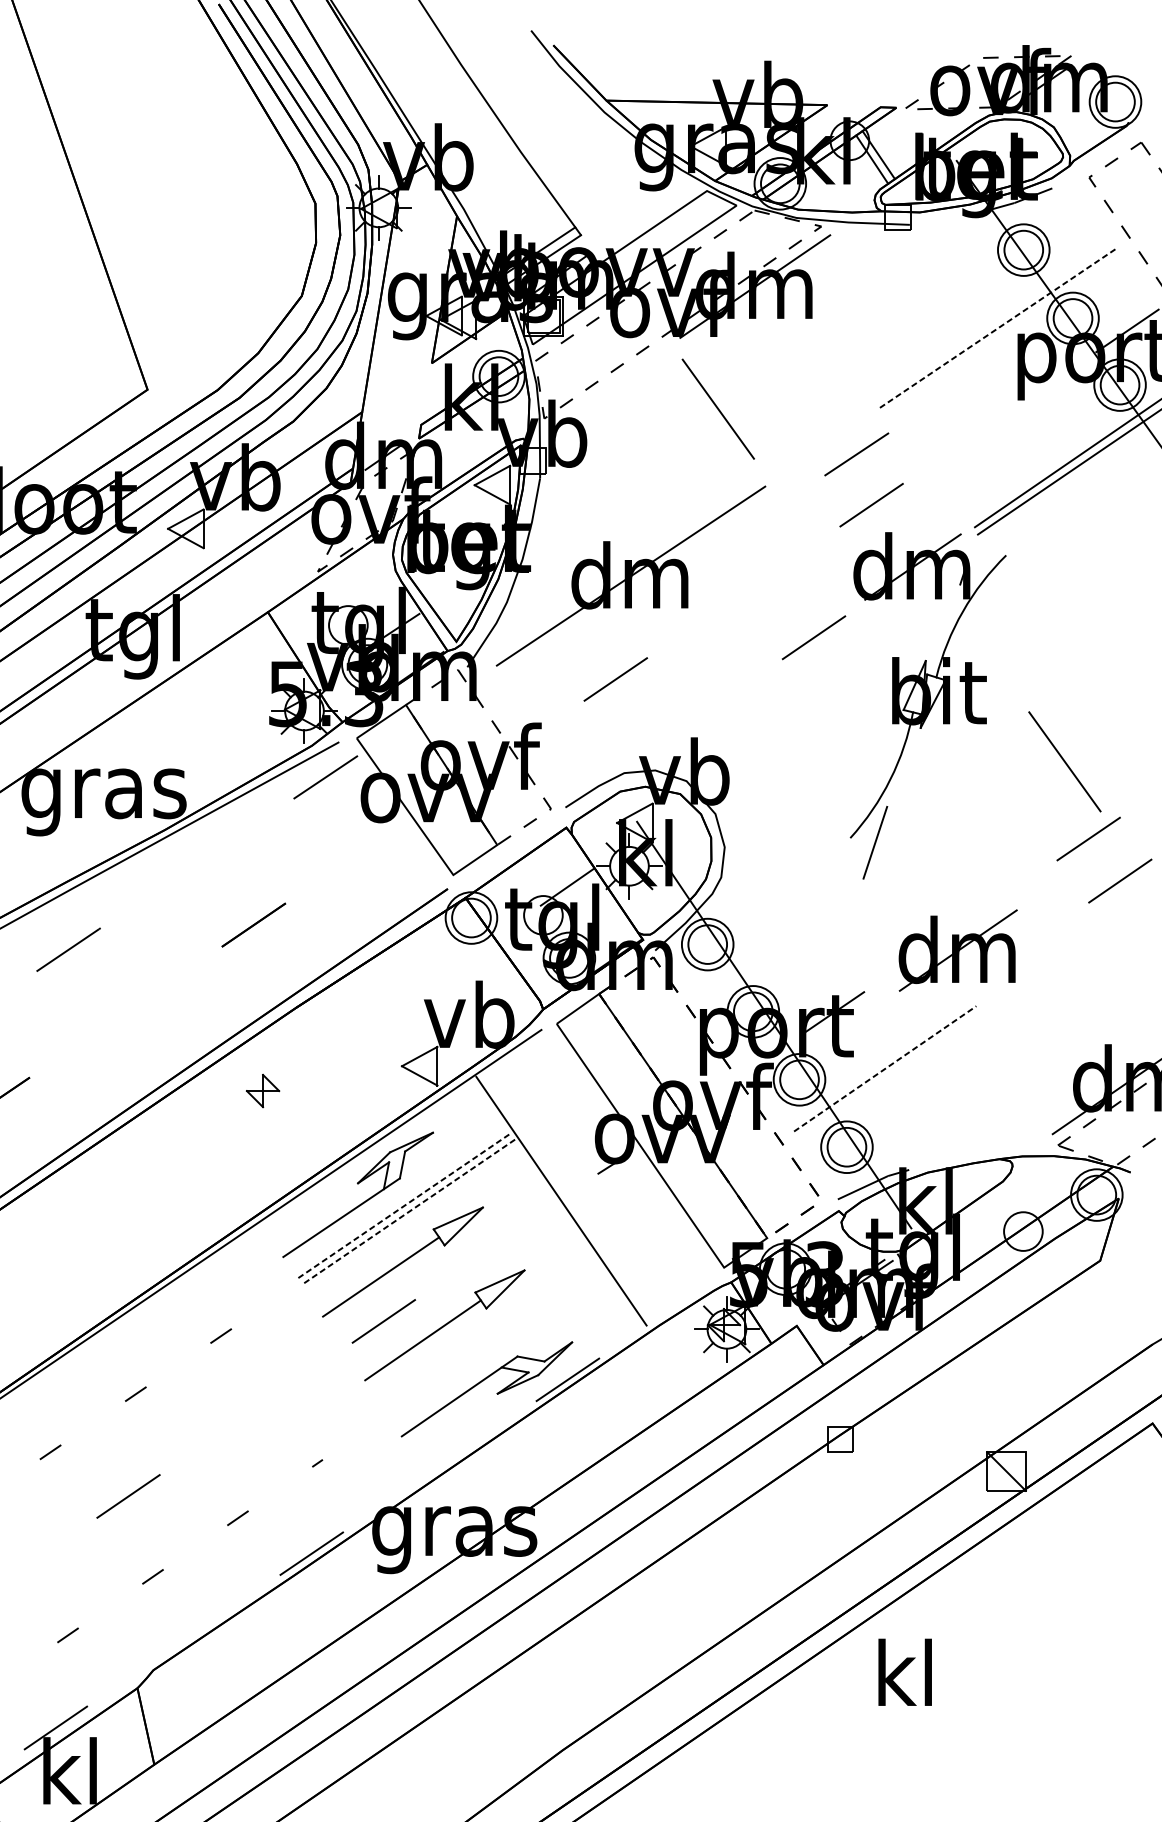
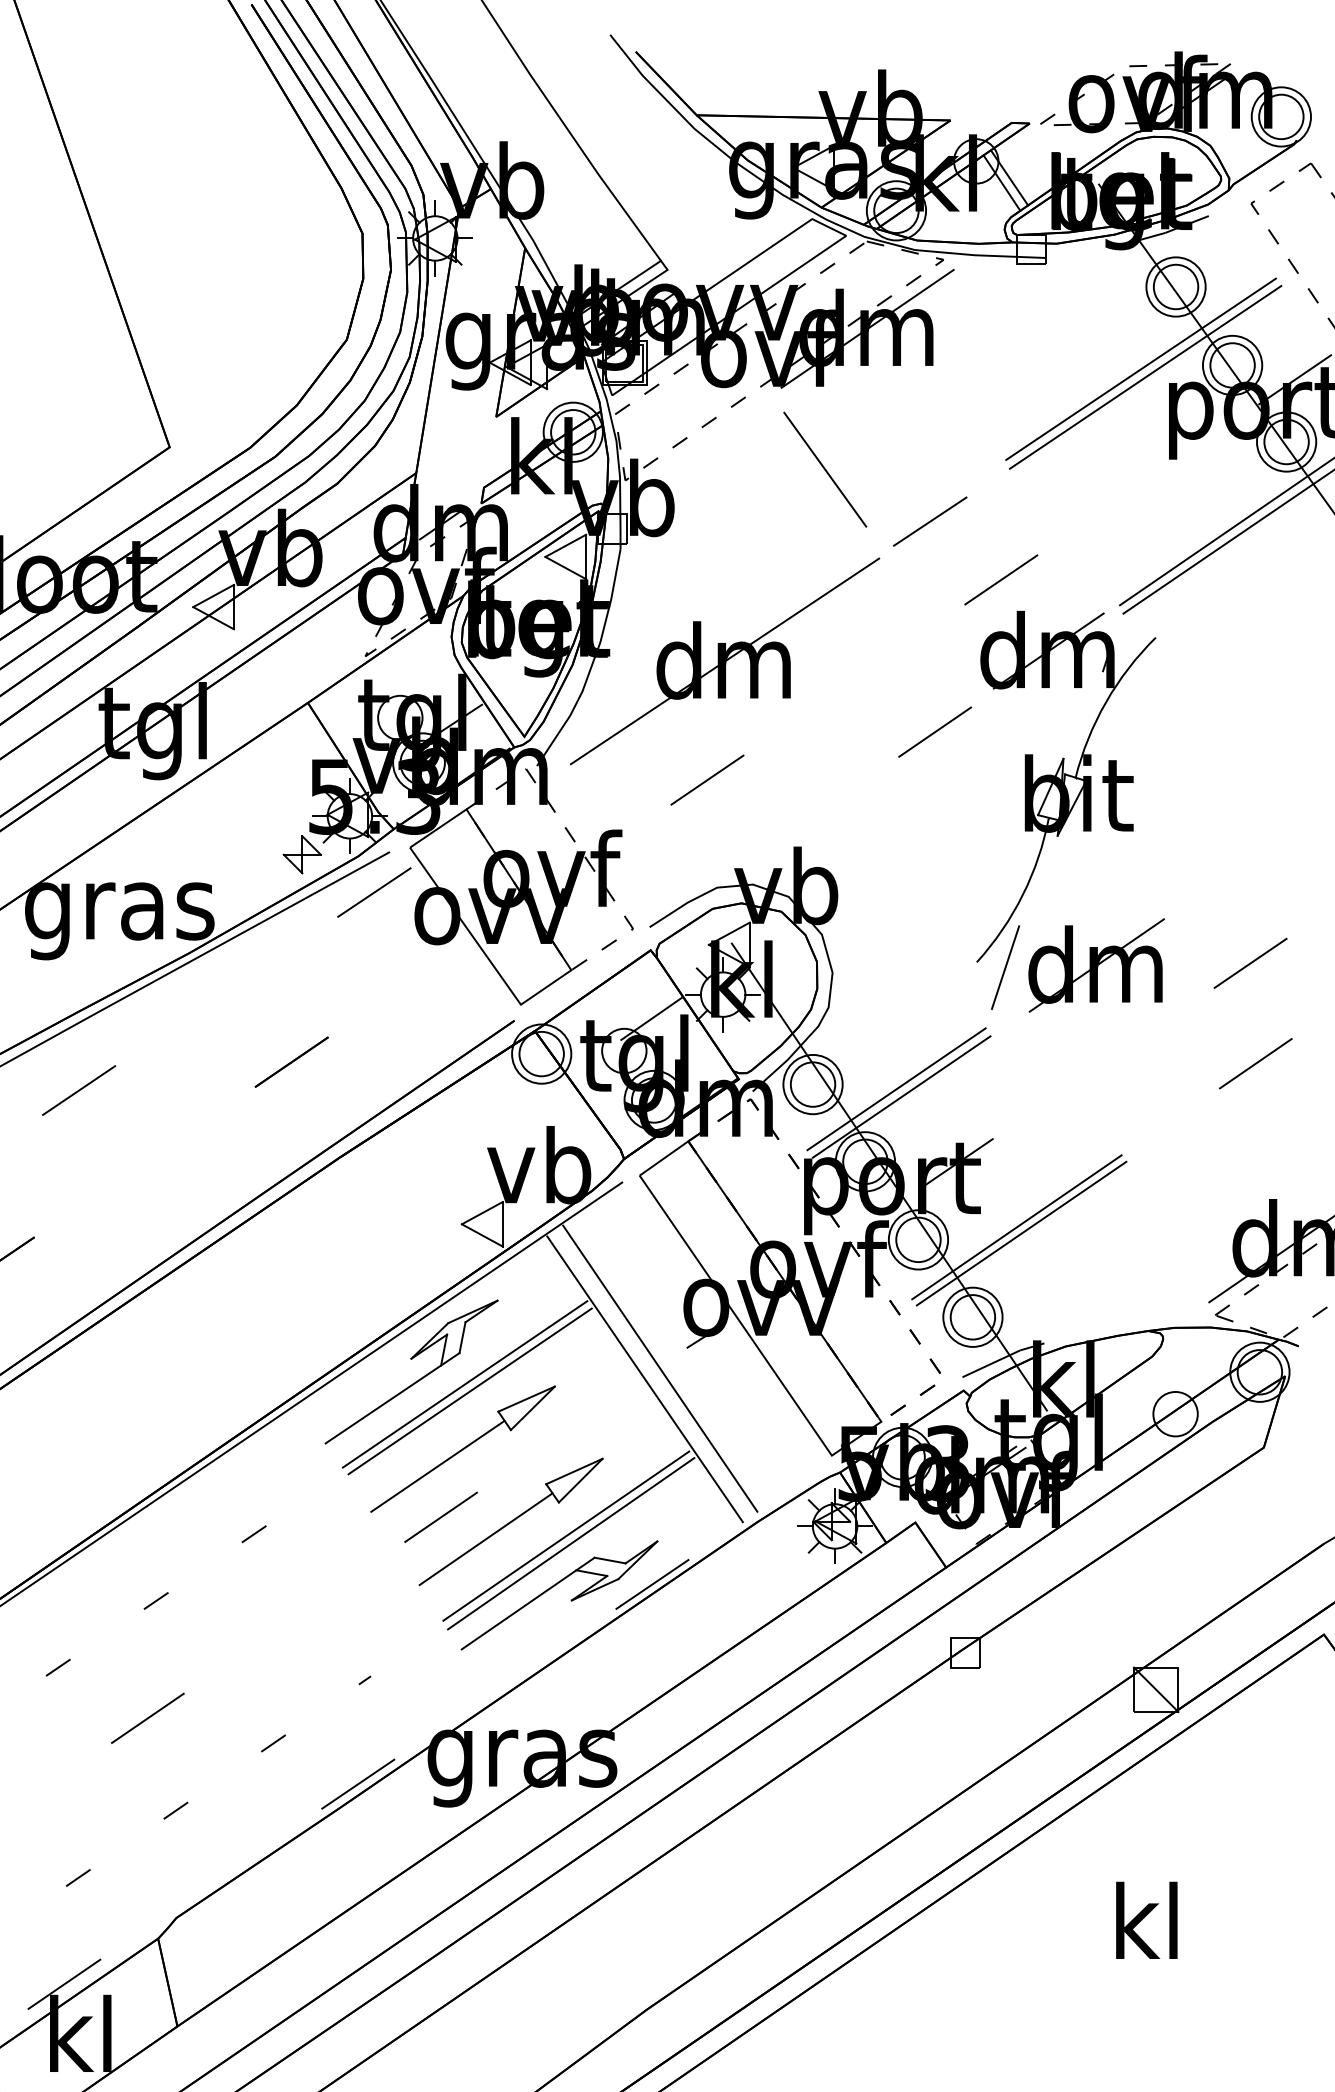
line: (992, 321) -> (1140, 368), added
line: (997, 328) -> (1145, 377), dashed -> solid
line: (857, 454) -> (930, 521), moved
line: (1065, 761) -> (1223, 874), removed
line: (1119, 880) -> (1255, 1063), moved
line: (780, 948) -> (896, 1089), added
part: (958, 950) -> (1096, 965), moved
line: (784, 954) -> (901, 1096), added
line: (885, 1069) -> (1017, 1227), dashed -> solid
line: (889, 1074) -> (1021, 1233), added
part: (262, 1090) -> (301, 854), moved
line: (574, 1191) -> (660, 1368), added
line: (405, 1205) -> (465, 1384), dashed -> solid
line: (408, 1211) -> (469, 1391), dashed -> solid
line: (493, 1337) -> (566, 1535), added
line: (497, 1344) -> (571, 1543), added
text: (904, 1671) -> (1146, 1919), moved

